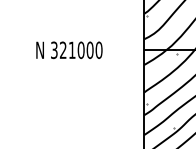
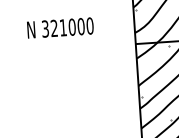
text: (69, 50) -> (60, 28), moved

